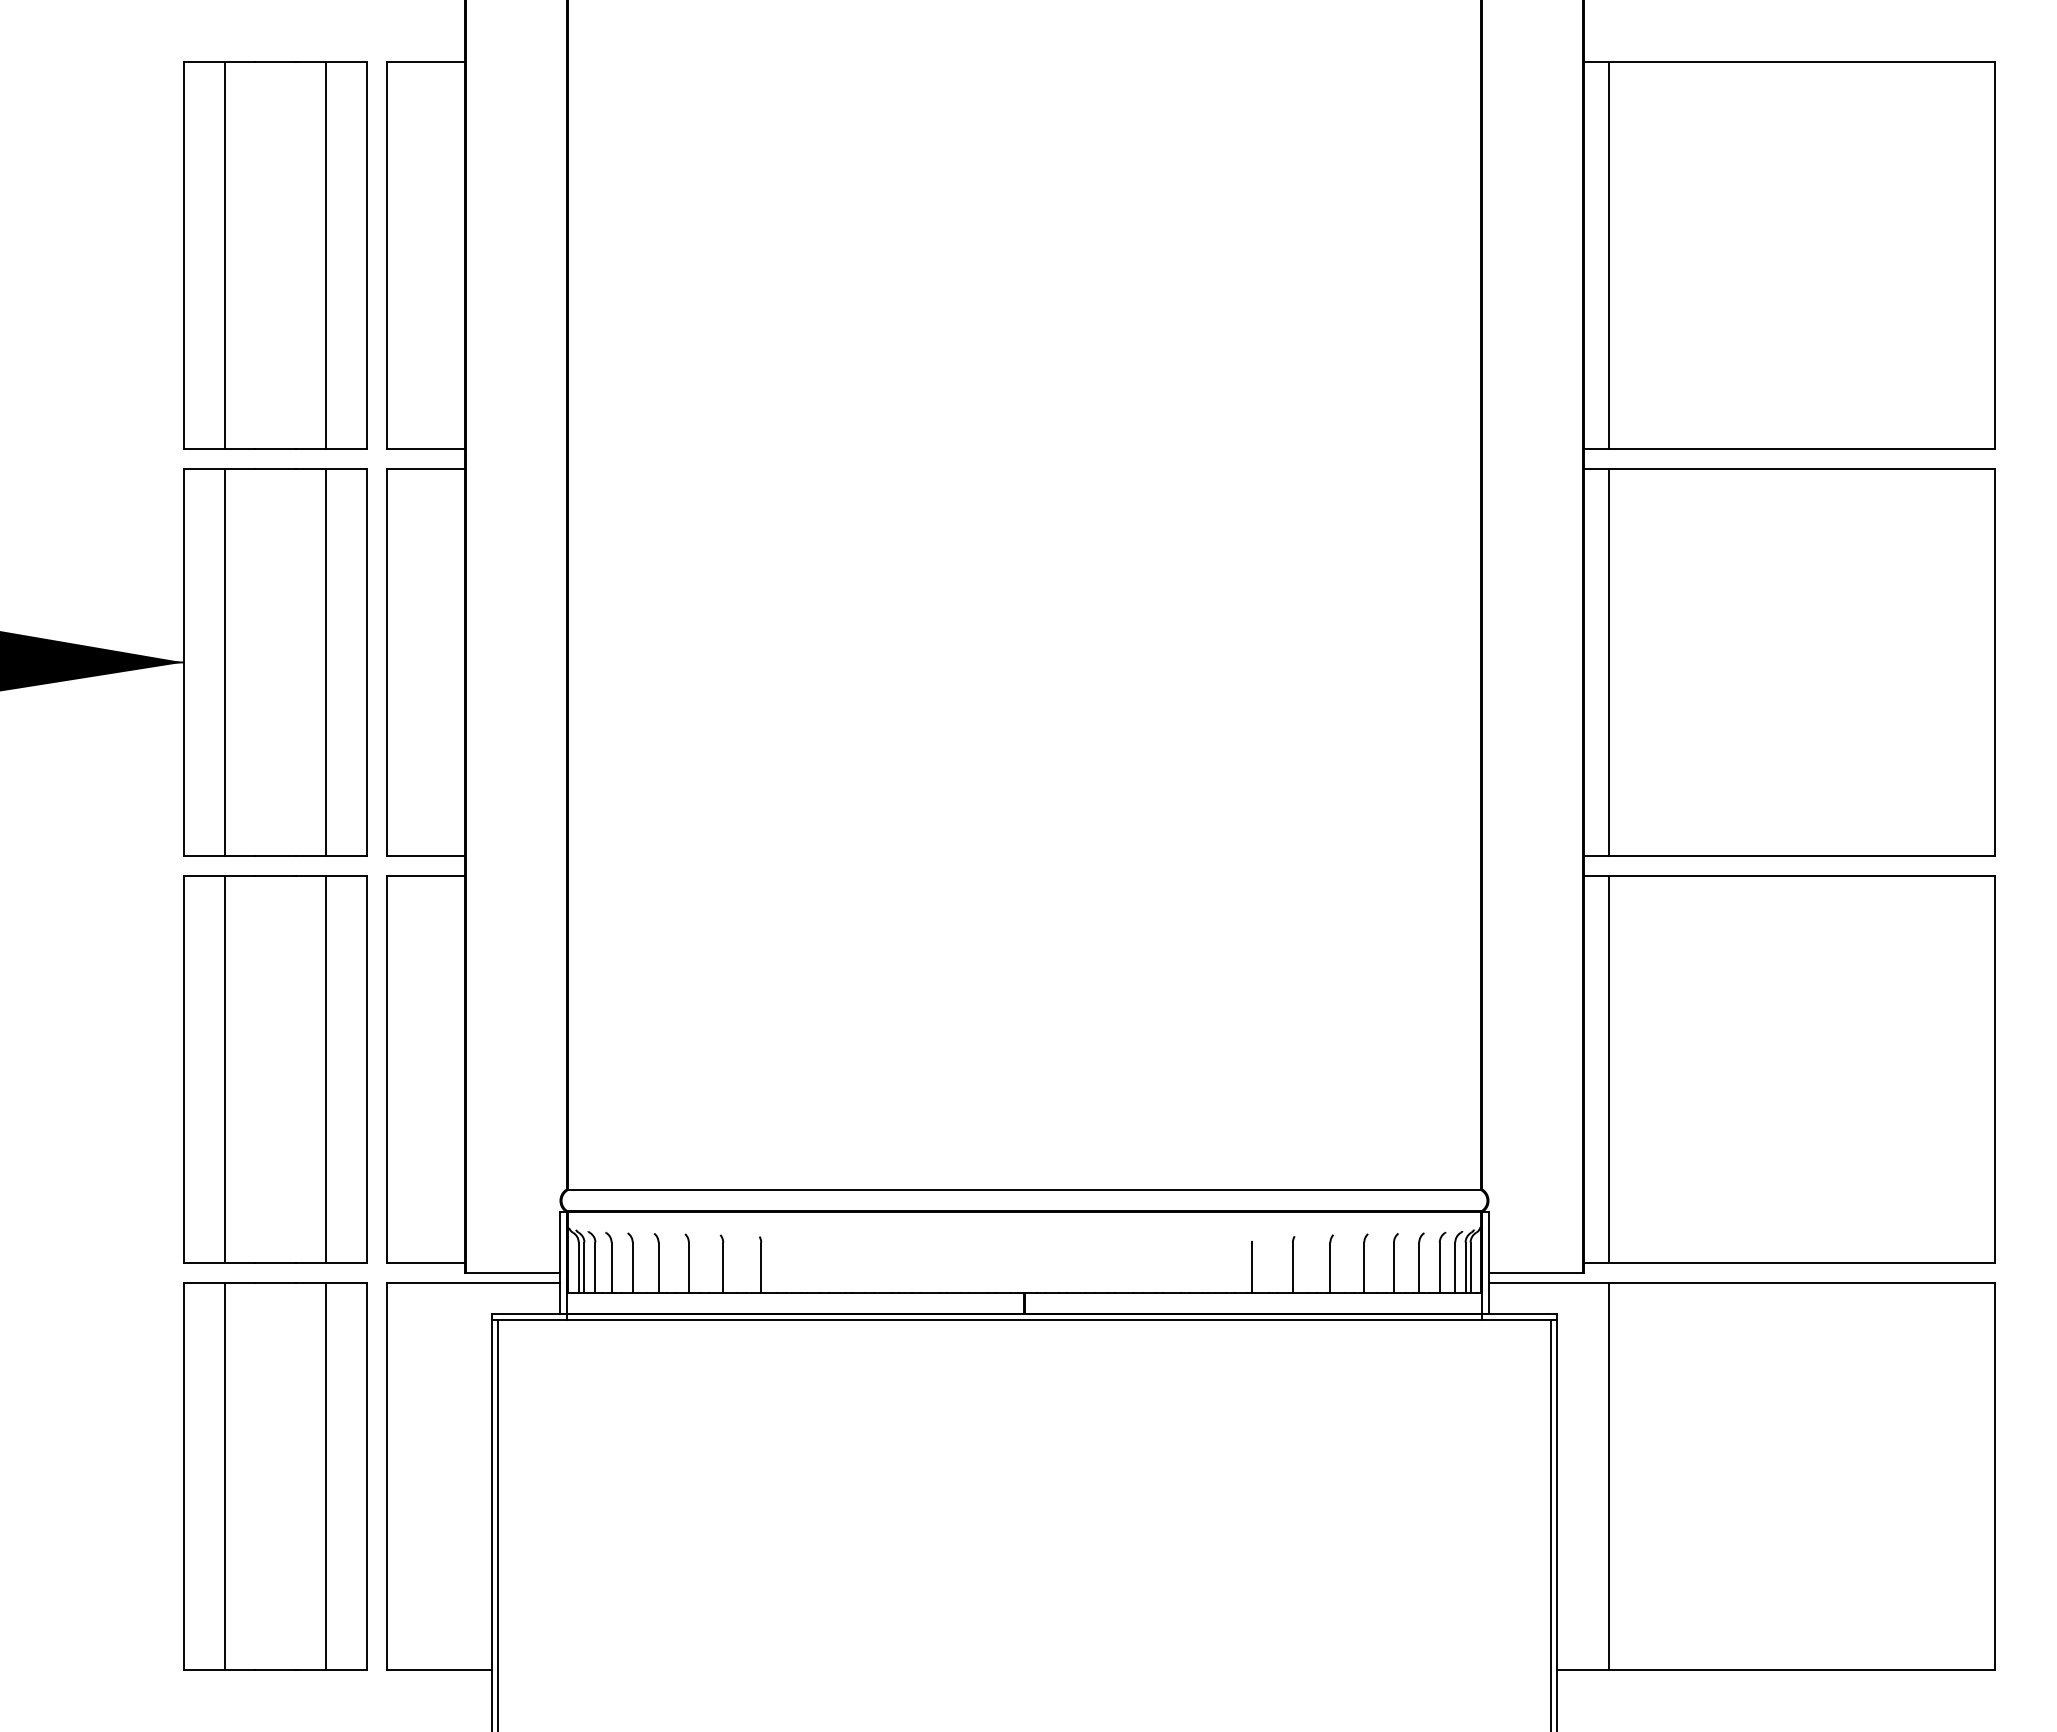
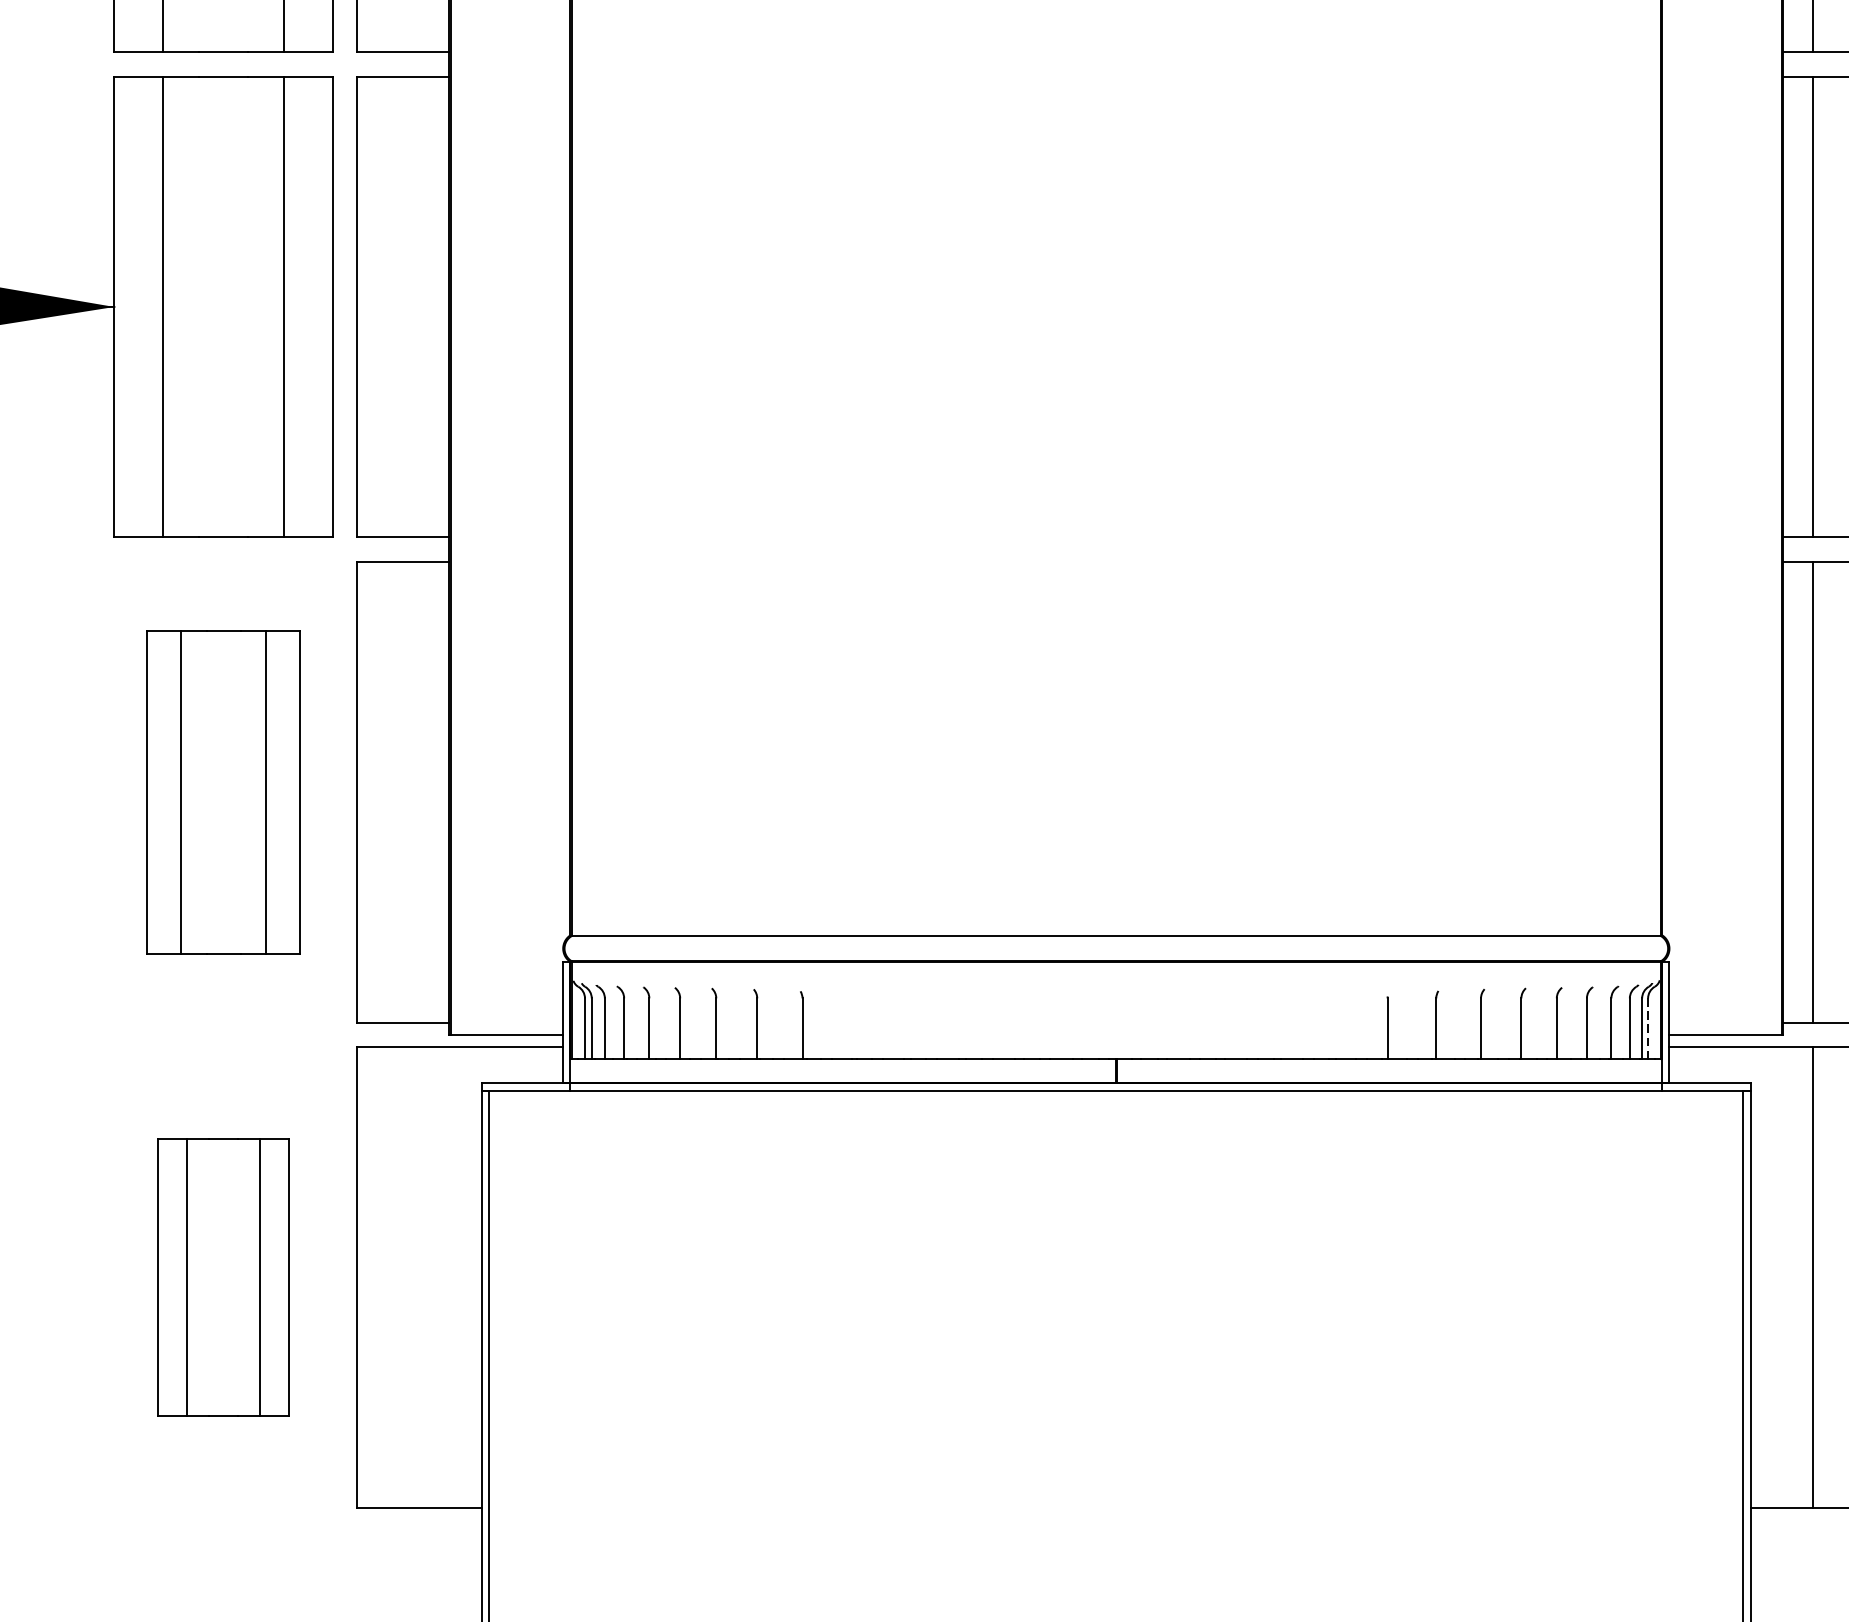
part: (275, 1069) -> (223, 792), size x0.7
line: (1470, 1267) -> (1647, 1028), solid -> dashed
part: (275, 1476) -> (223, 1277), size x0.6

